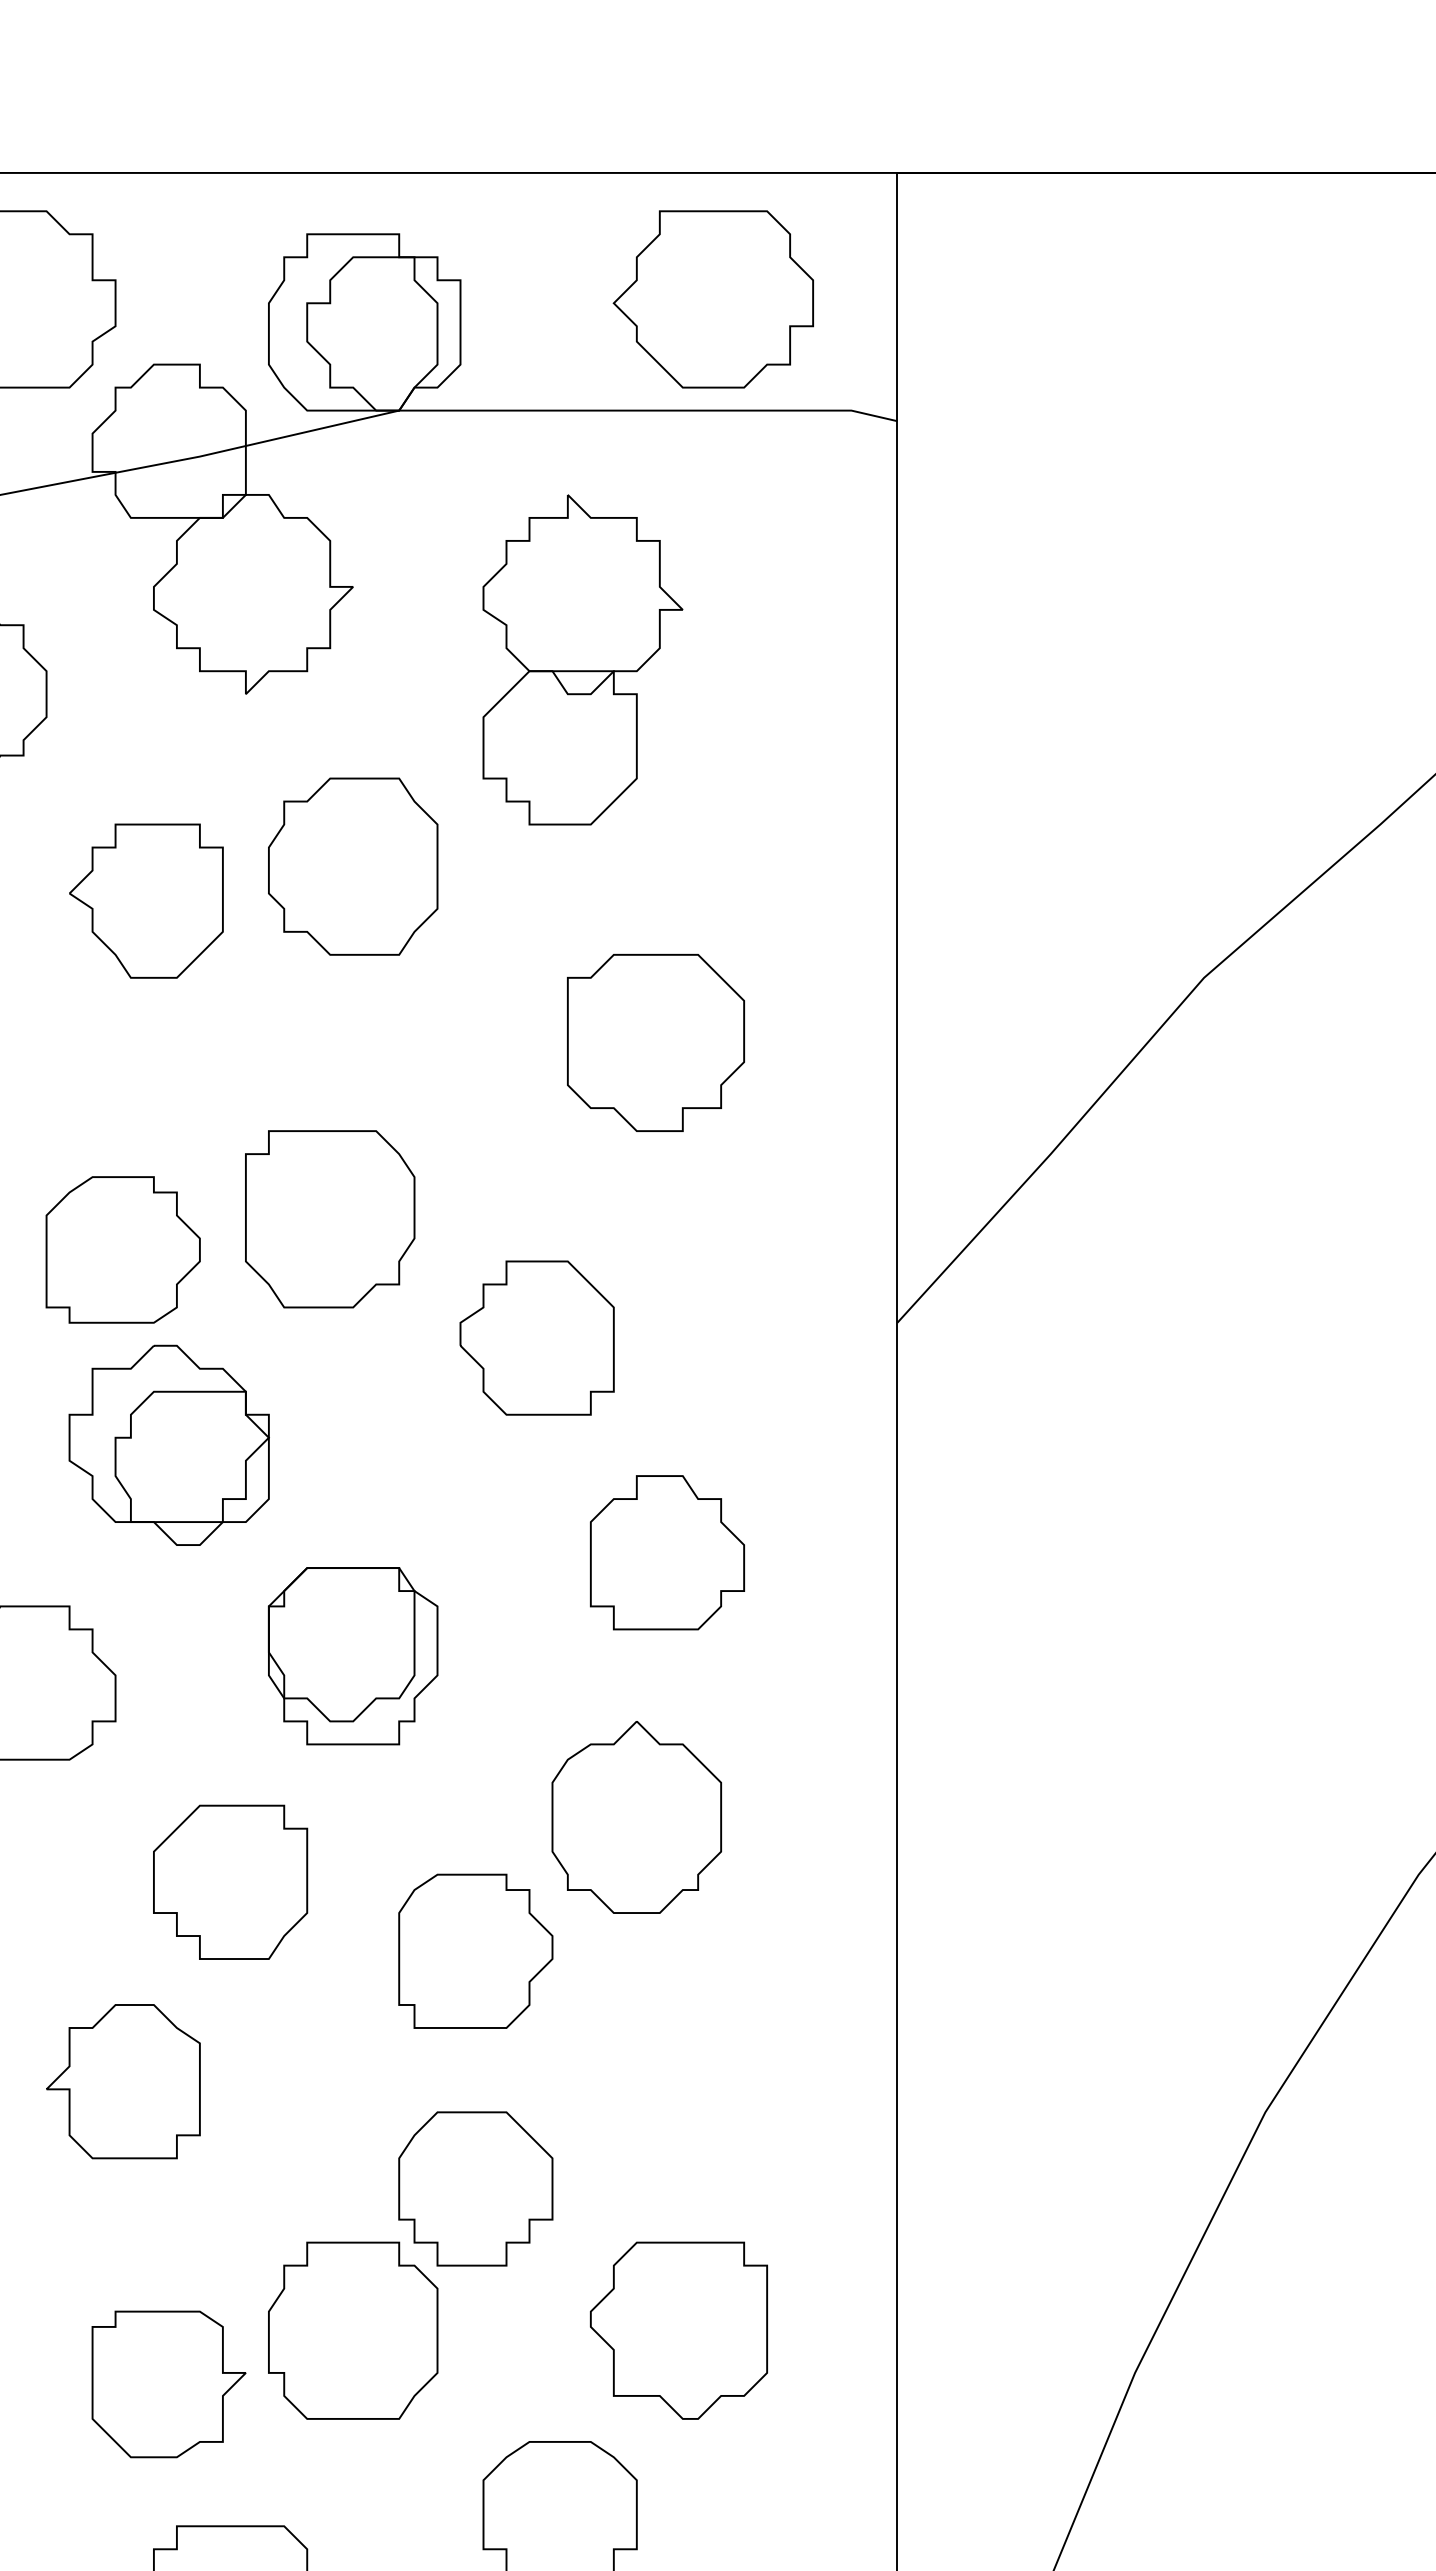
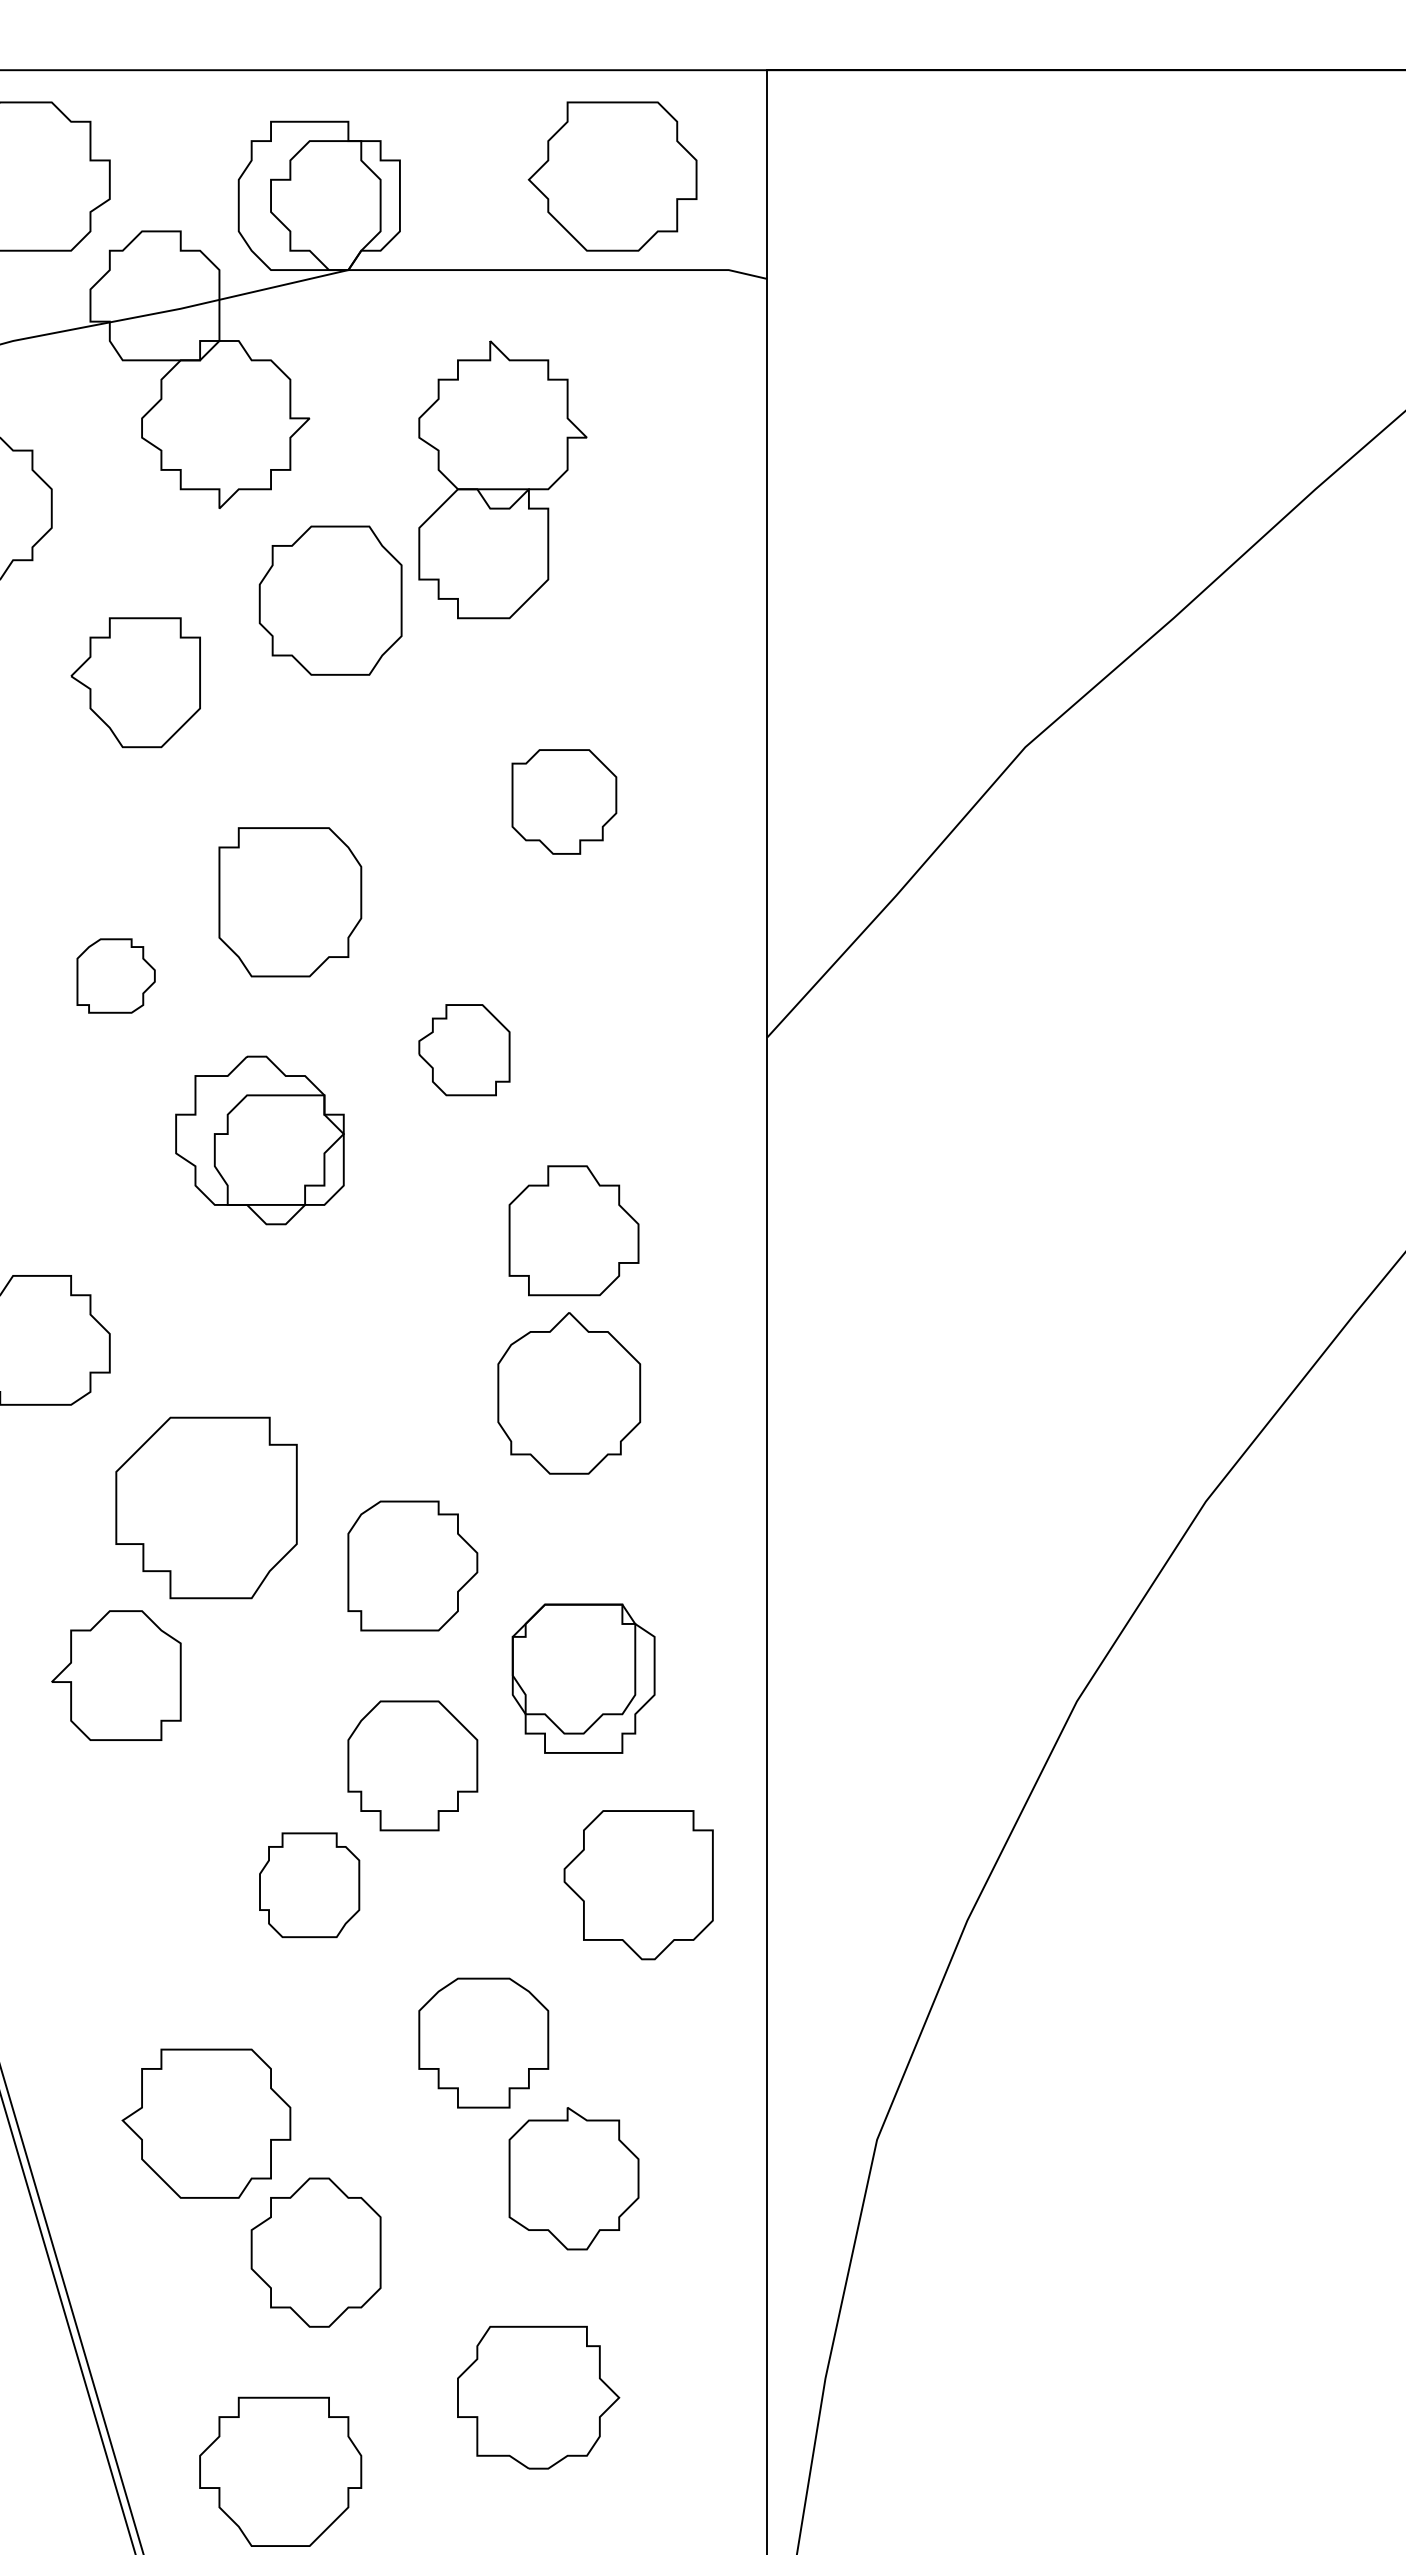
part: (352, 866) -> (330, 600), moved
part: (656, 1042) -> (564, 801), size x0.7
part: (330, 1219) -> (290, 902), moved
part: (122, 1249) -> (115, 975), size x0.6
part: (537, 1337) -> (464, 1049), size x0.7
part: (168, 1445) -> (259, 1140), moved
part: (352, 1655) -> (583, 1678), moved
part: (637, 1817) -> (569, 1393), moved
part: (230, 1881) -> (206, 1507), size x1.4
part: (352, 2331) -> (309, 1885), size x0.7
part: (678, 2331) -> (638, 1885), moved
part: (168, 2384) -> (154, 1930), removed

